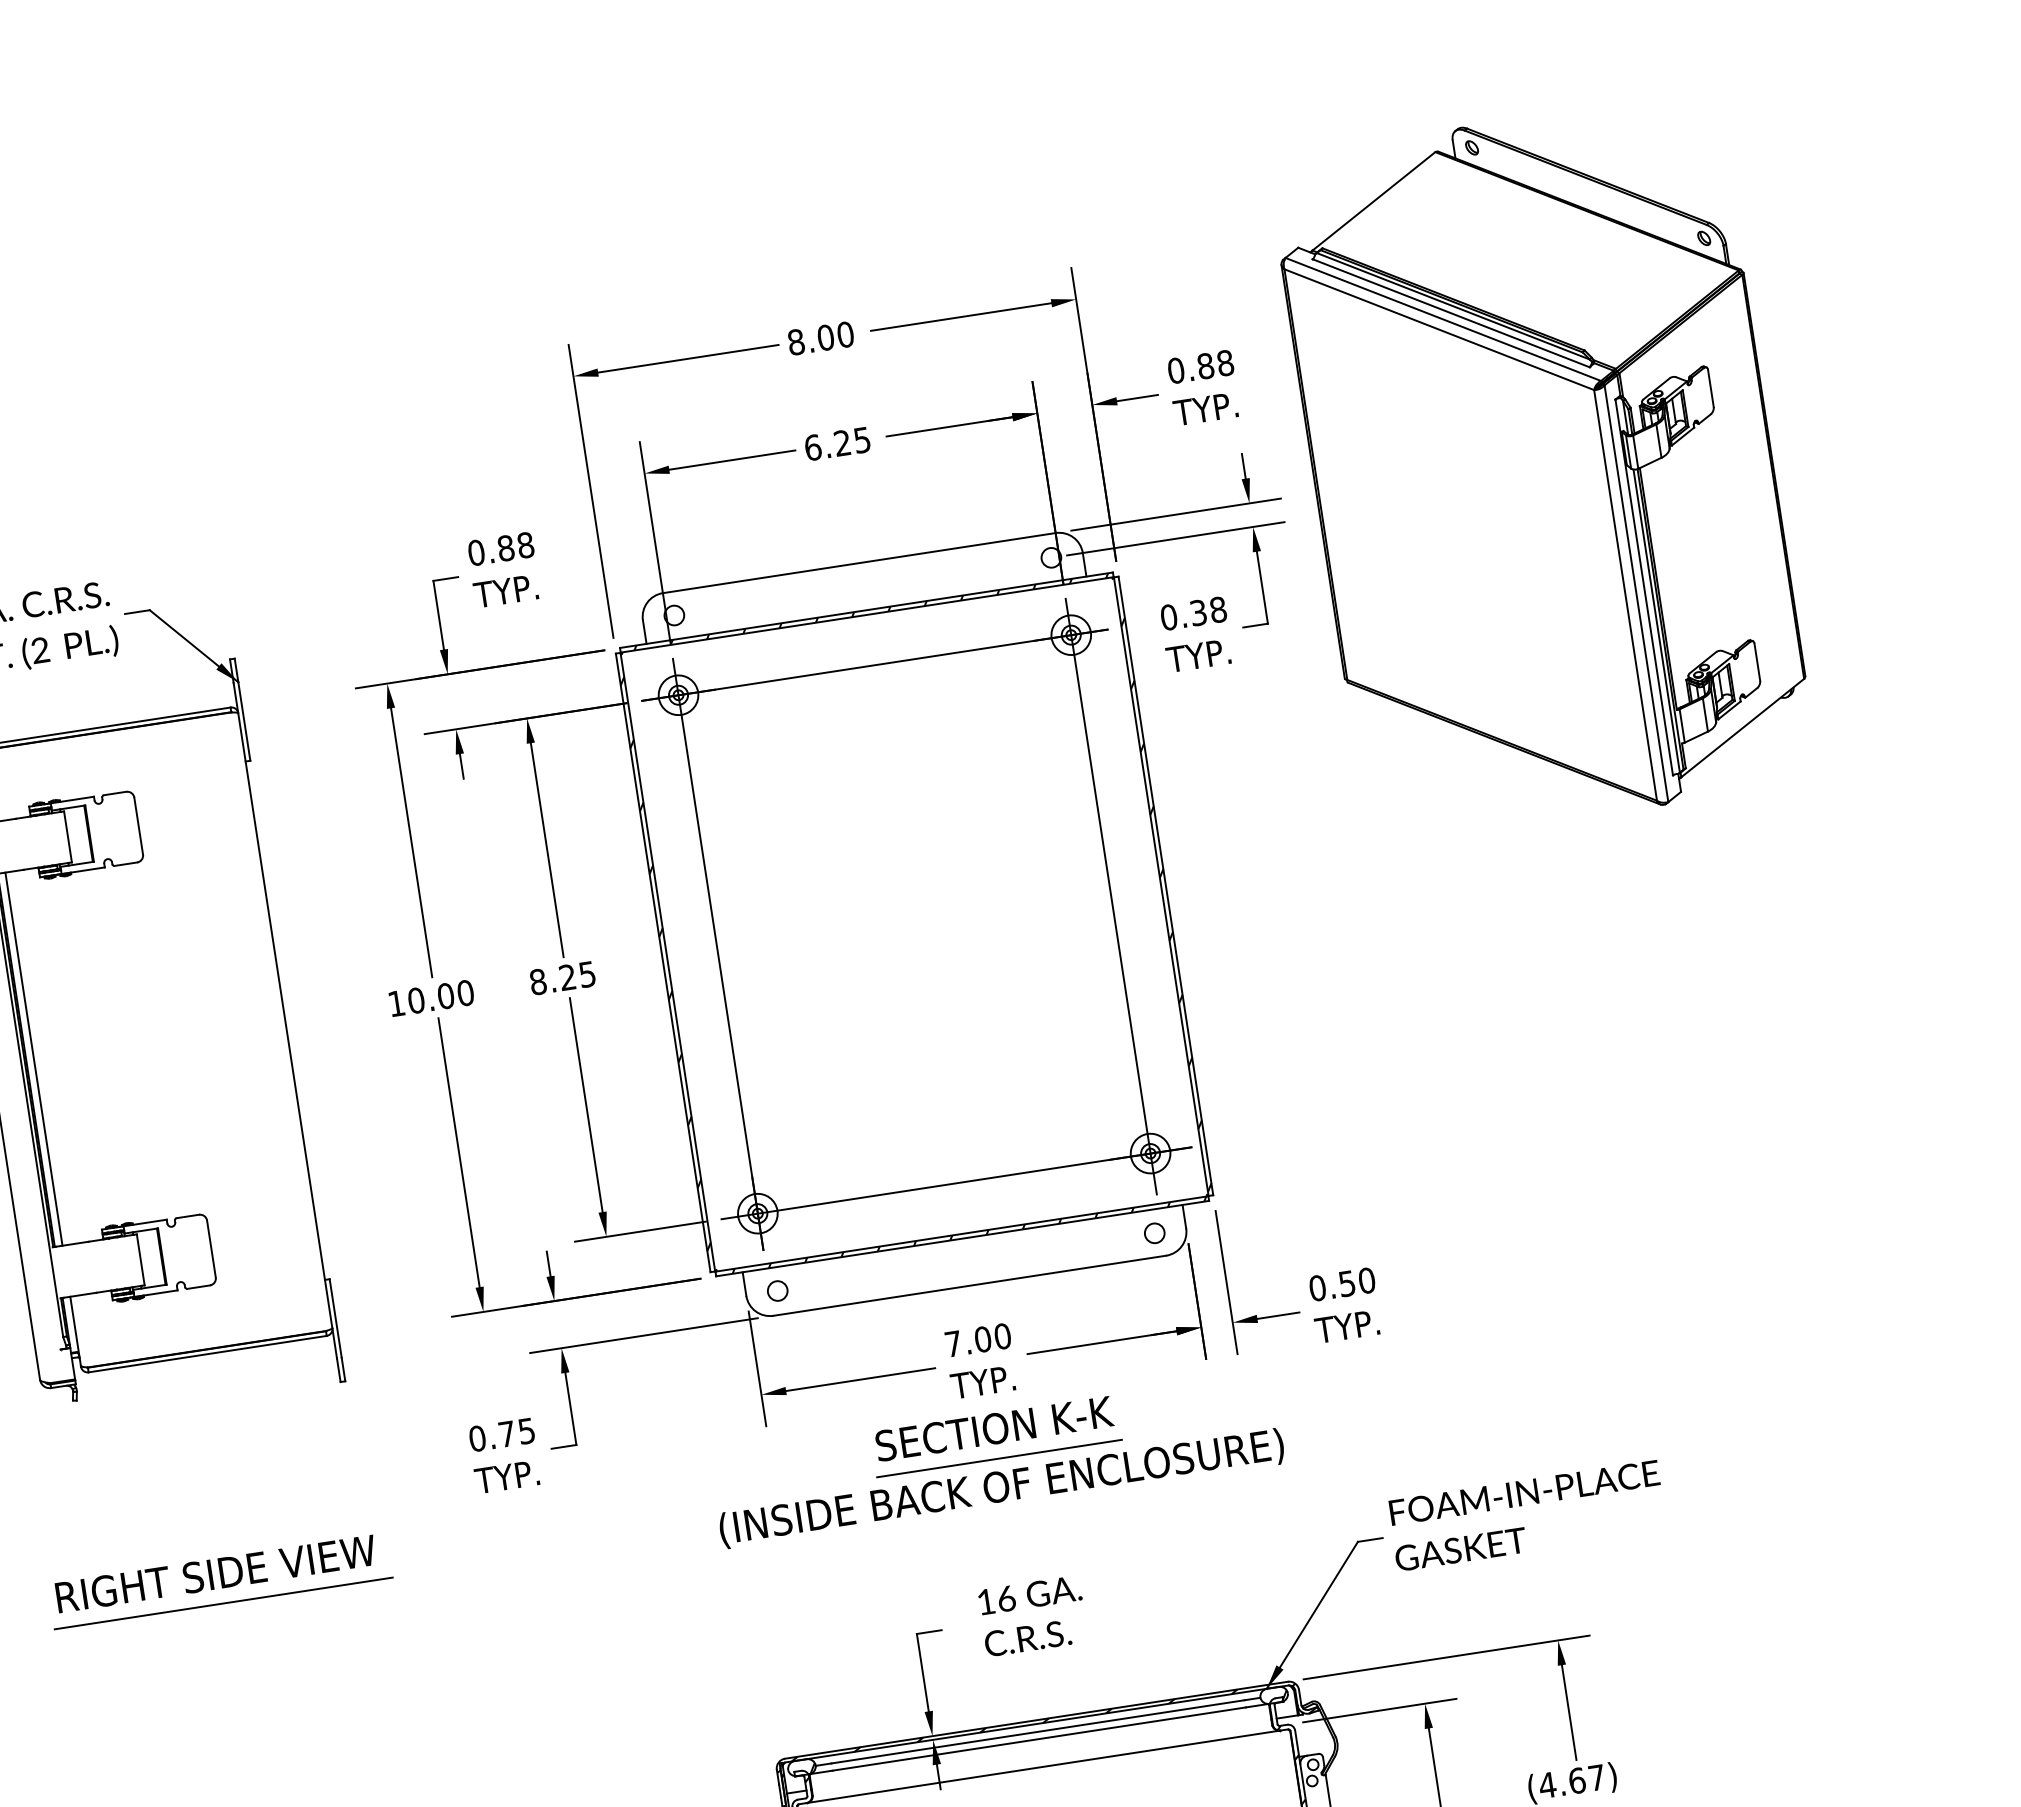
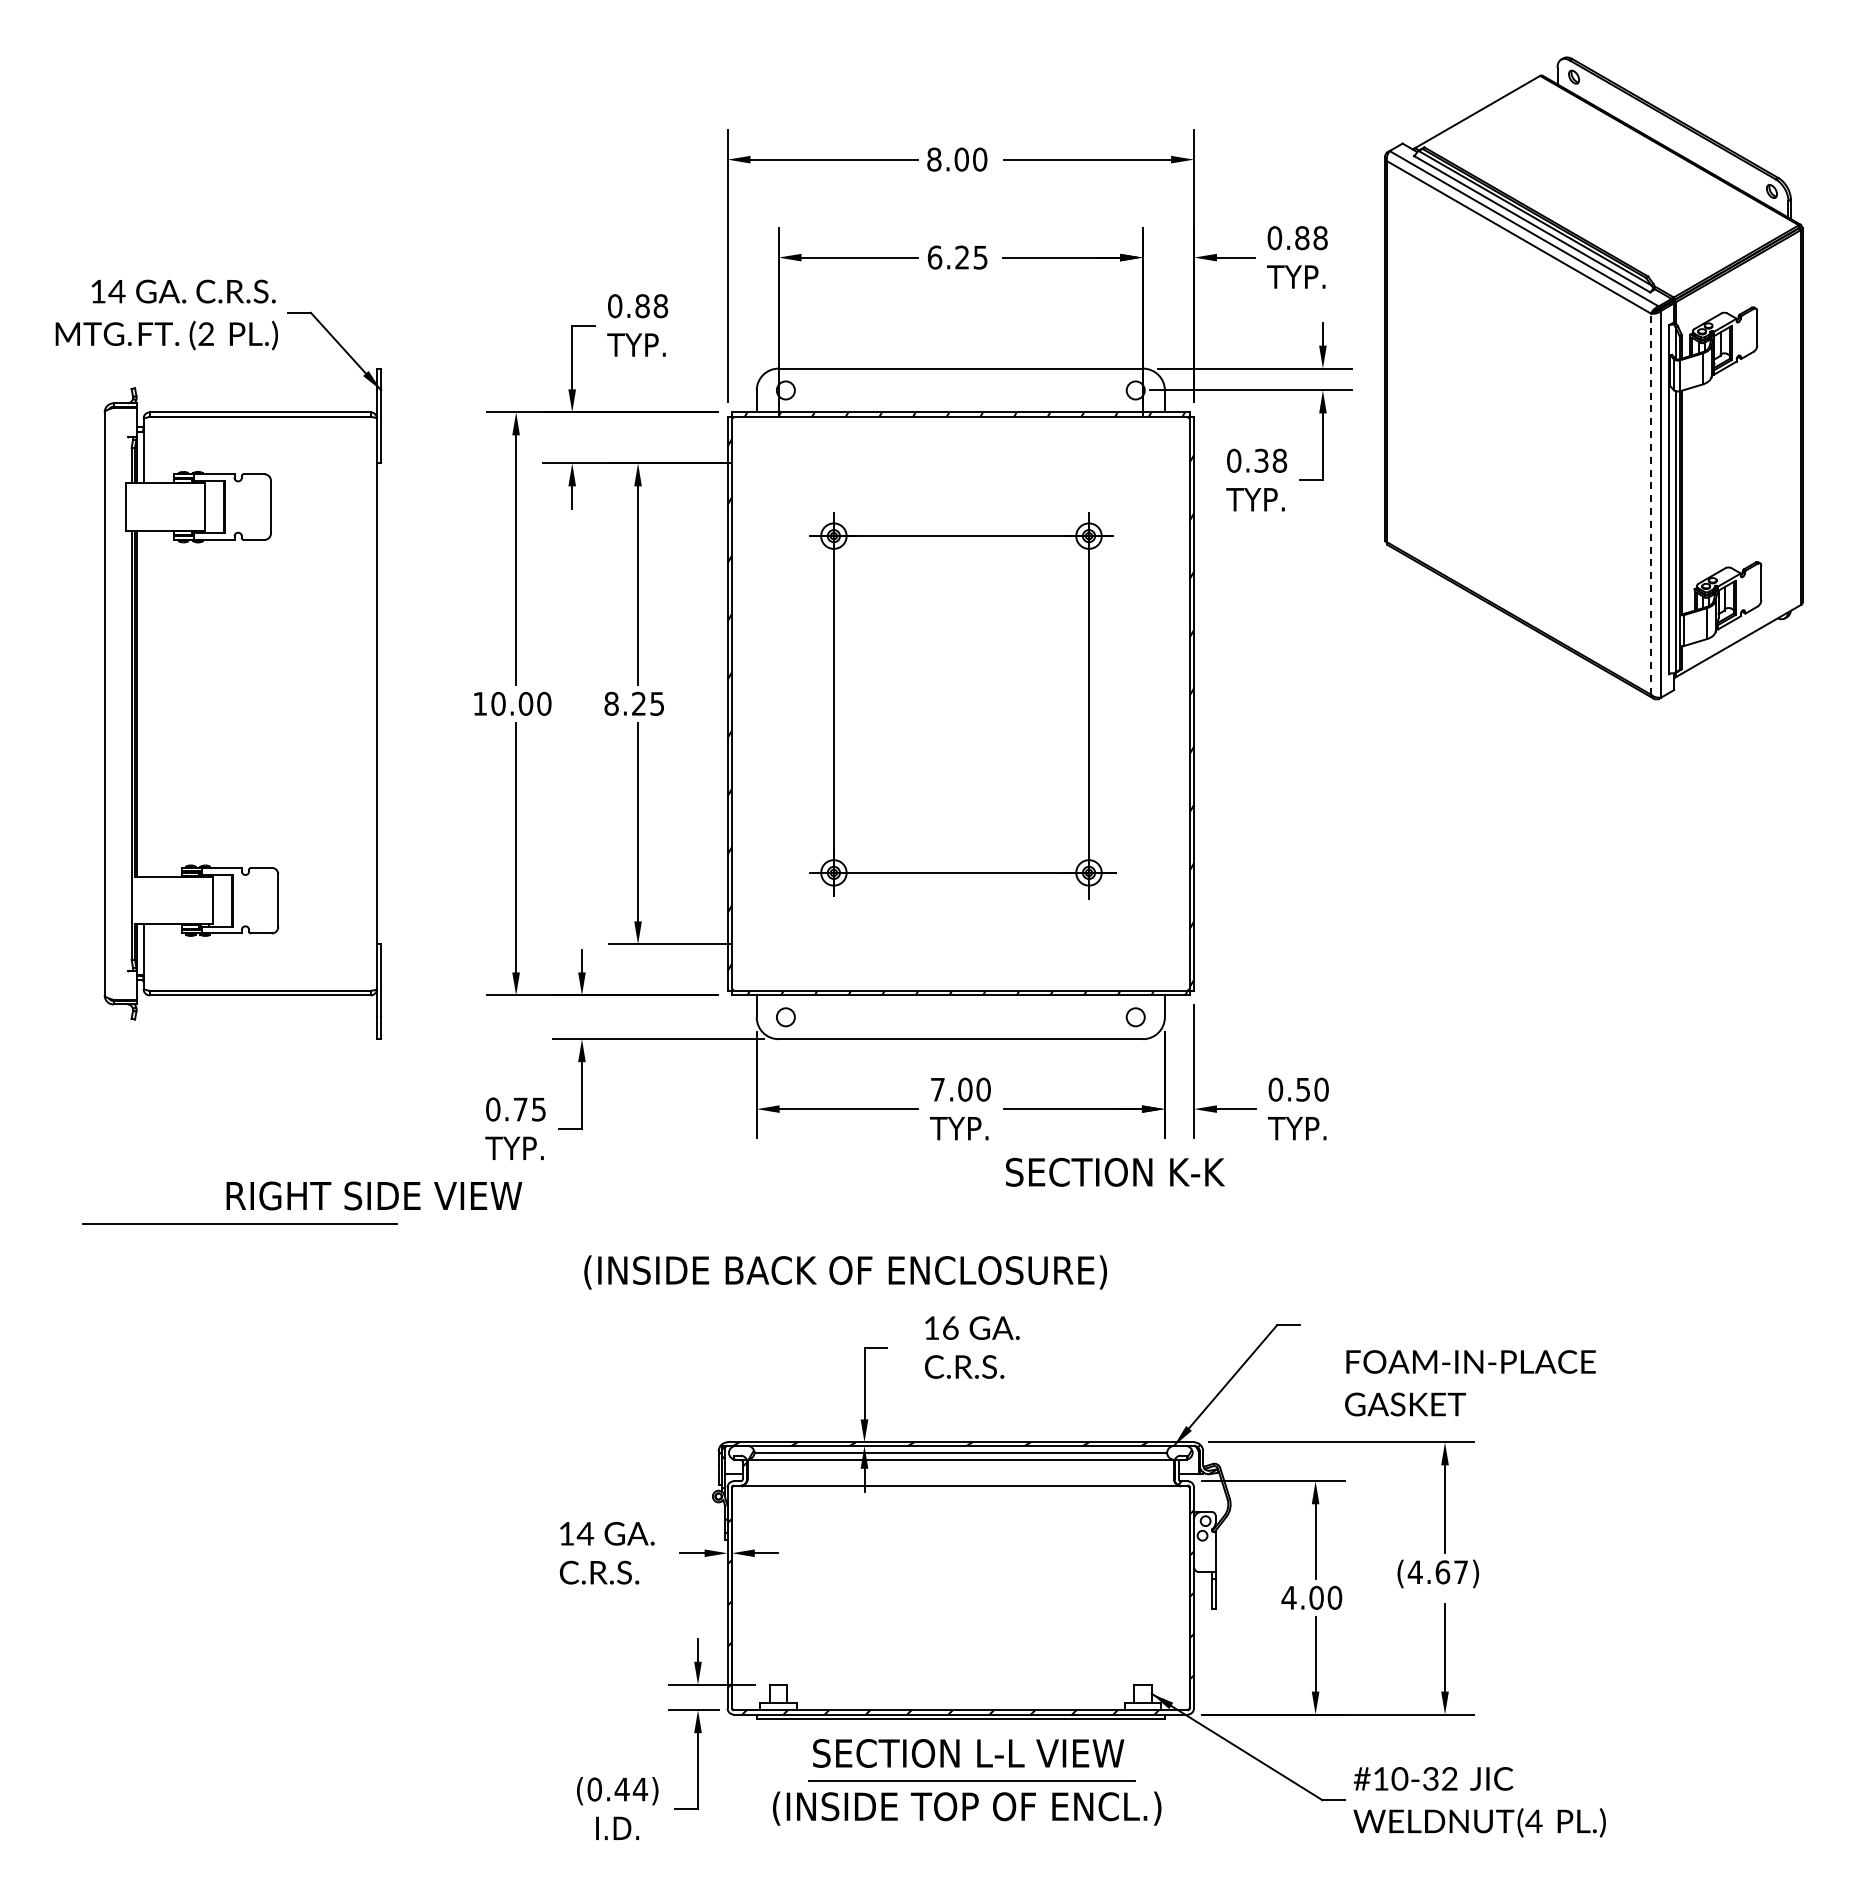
line: (1625, 595) -> (1651, 504), solid -> dashed
part: (916, 925) -> (962, 705), size x0.7
line: (33, 1058) -> (143, 703), removed
text: (994, 1427) -> (1115, 1171), moved
line: (999, 1459) -> (963, 1200), removed
text: (1001, 1488) -> (845, 1272), moved
text: (1527, 1516) -> (1470, 1383), moved
text: (216, 1573) -> (374, 1195), moved

